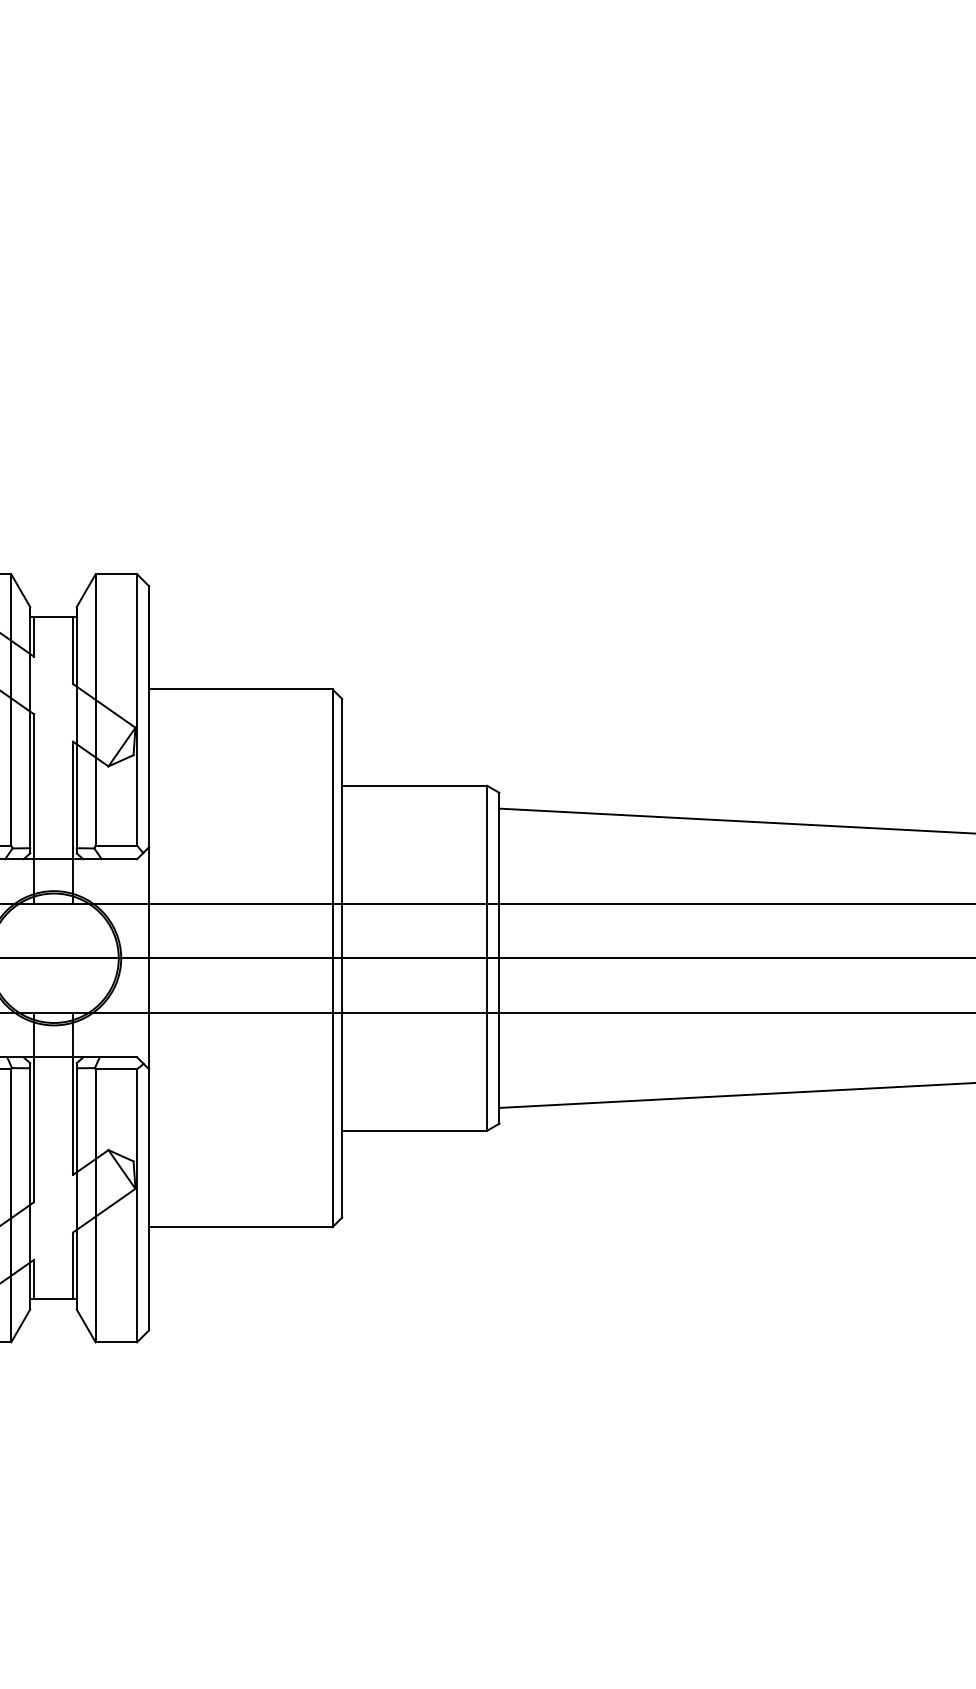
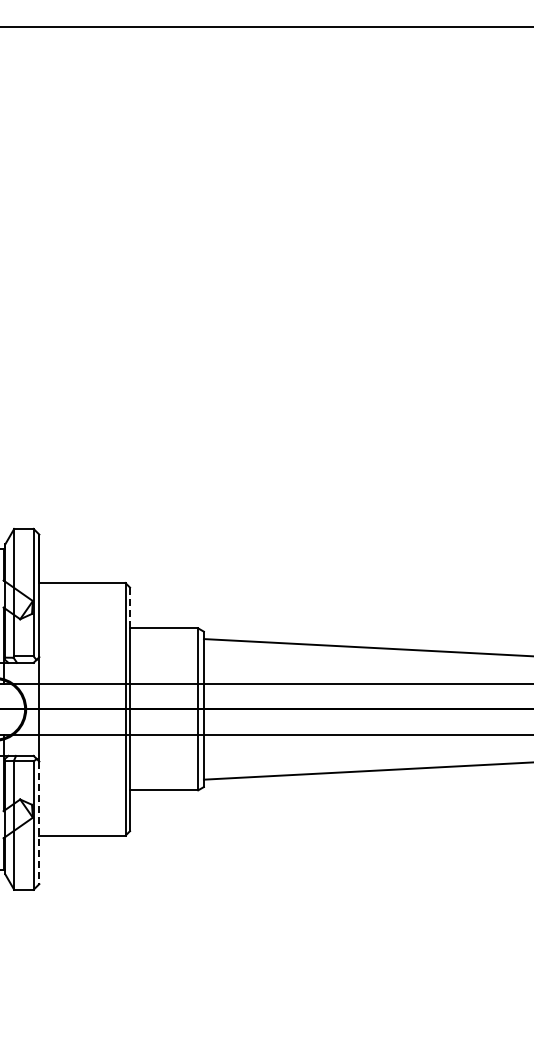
line: (343, 743) -> (130, 608), solid -> dashed
line: (149, 1201) -> (39, 823), solid -> dashed

